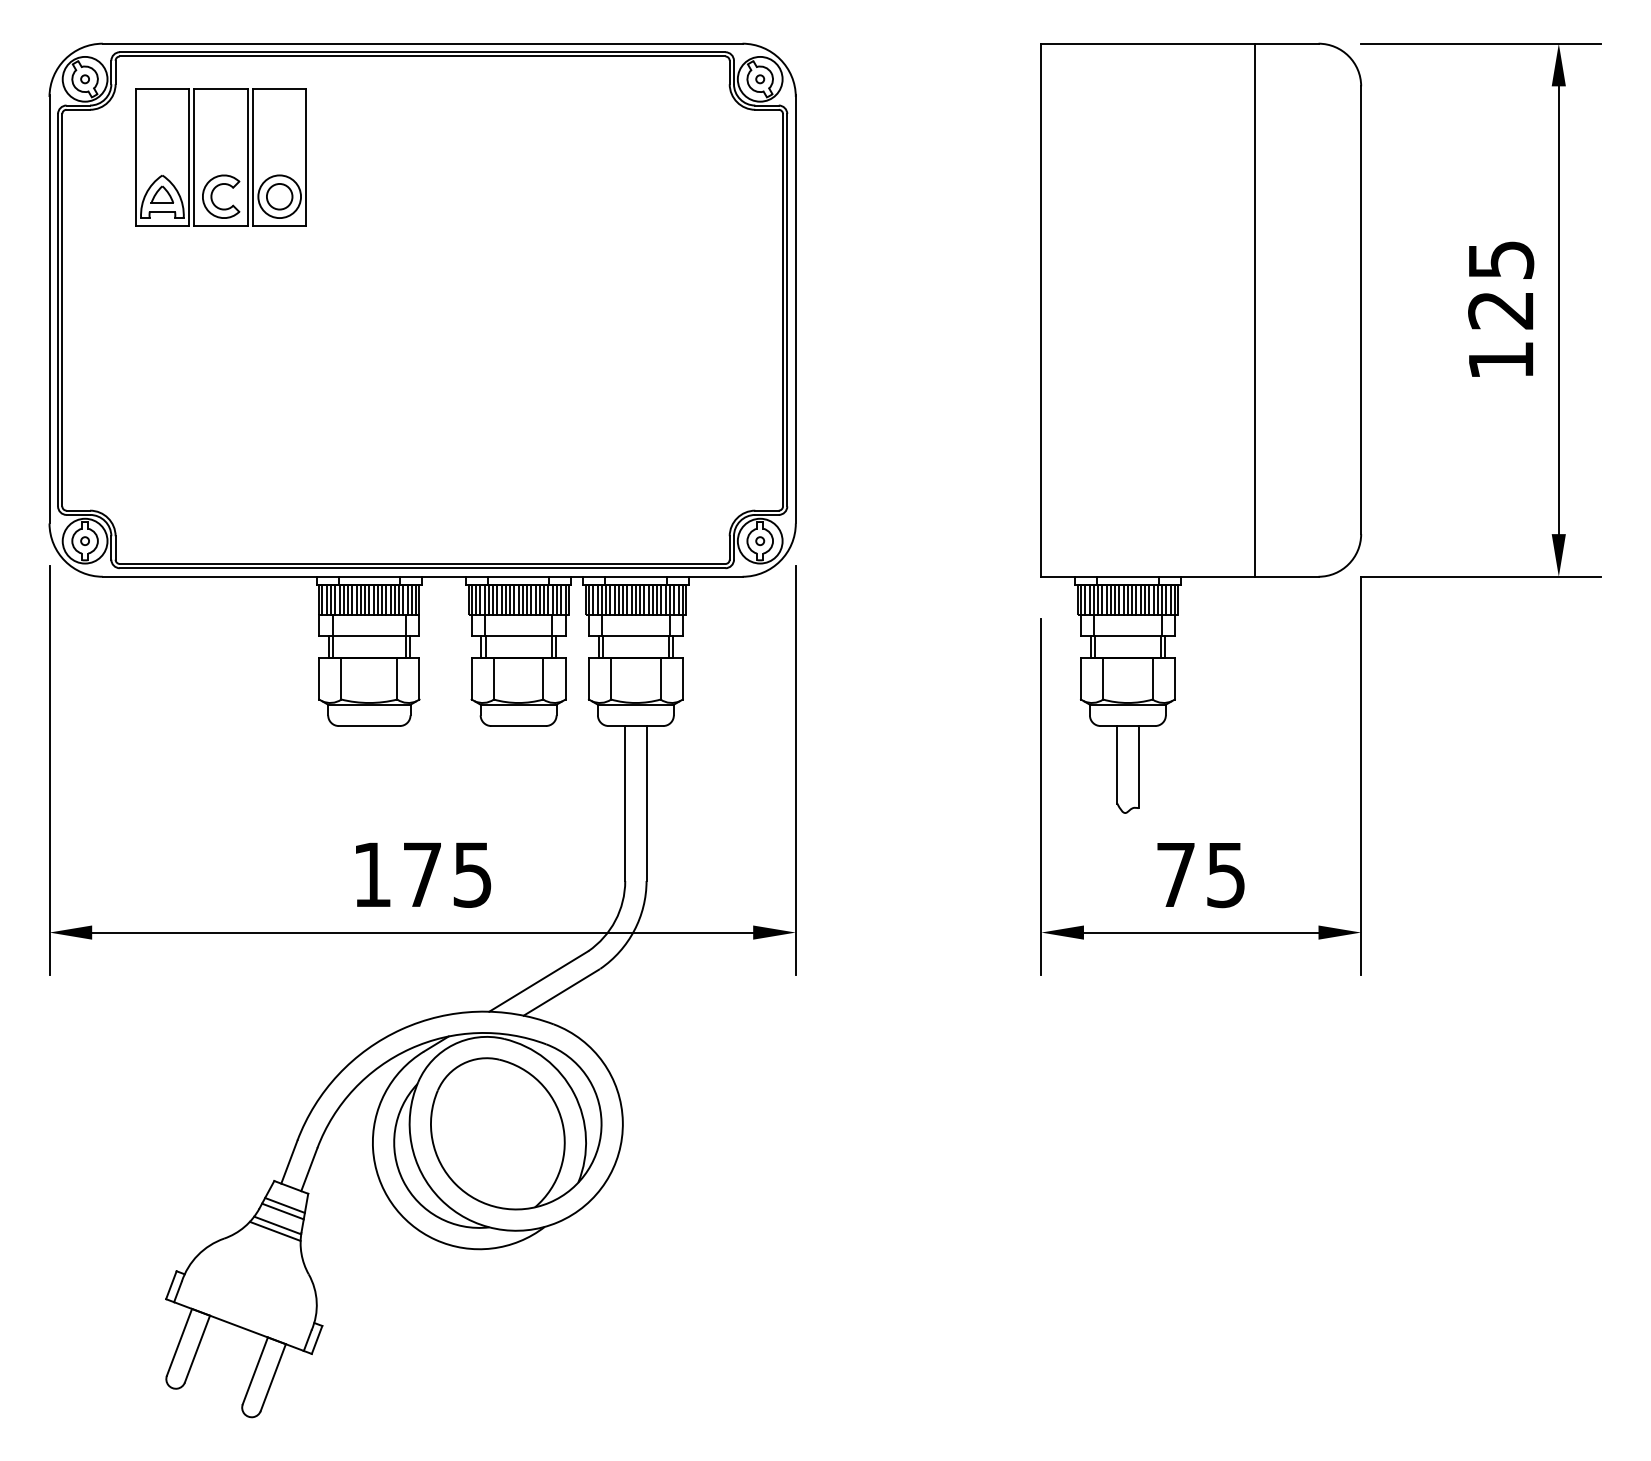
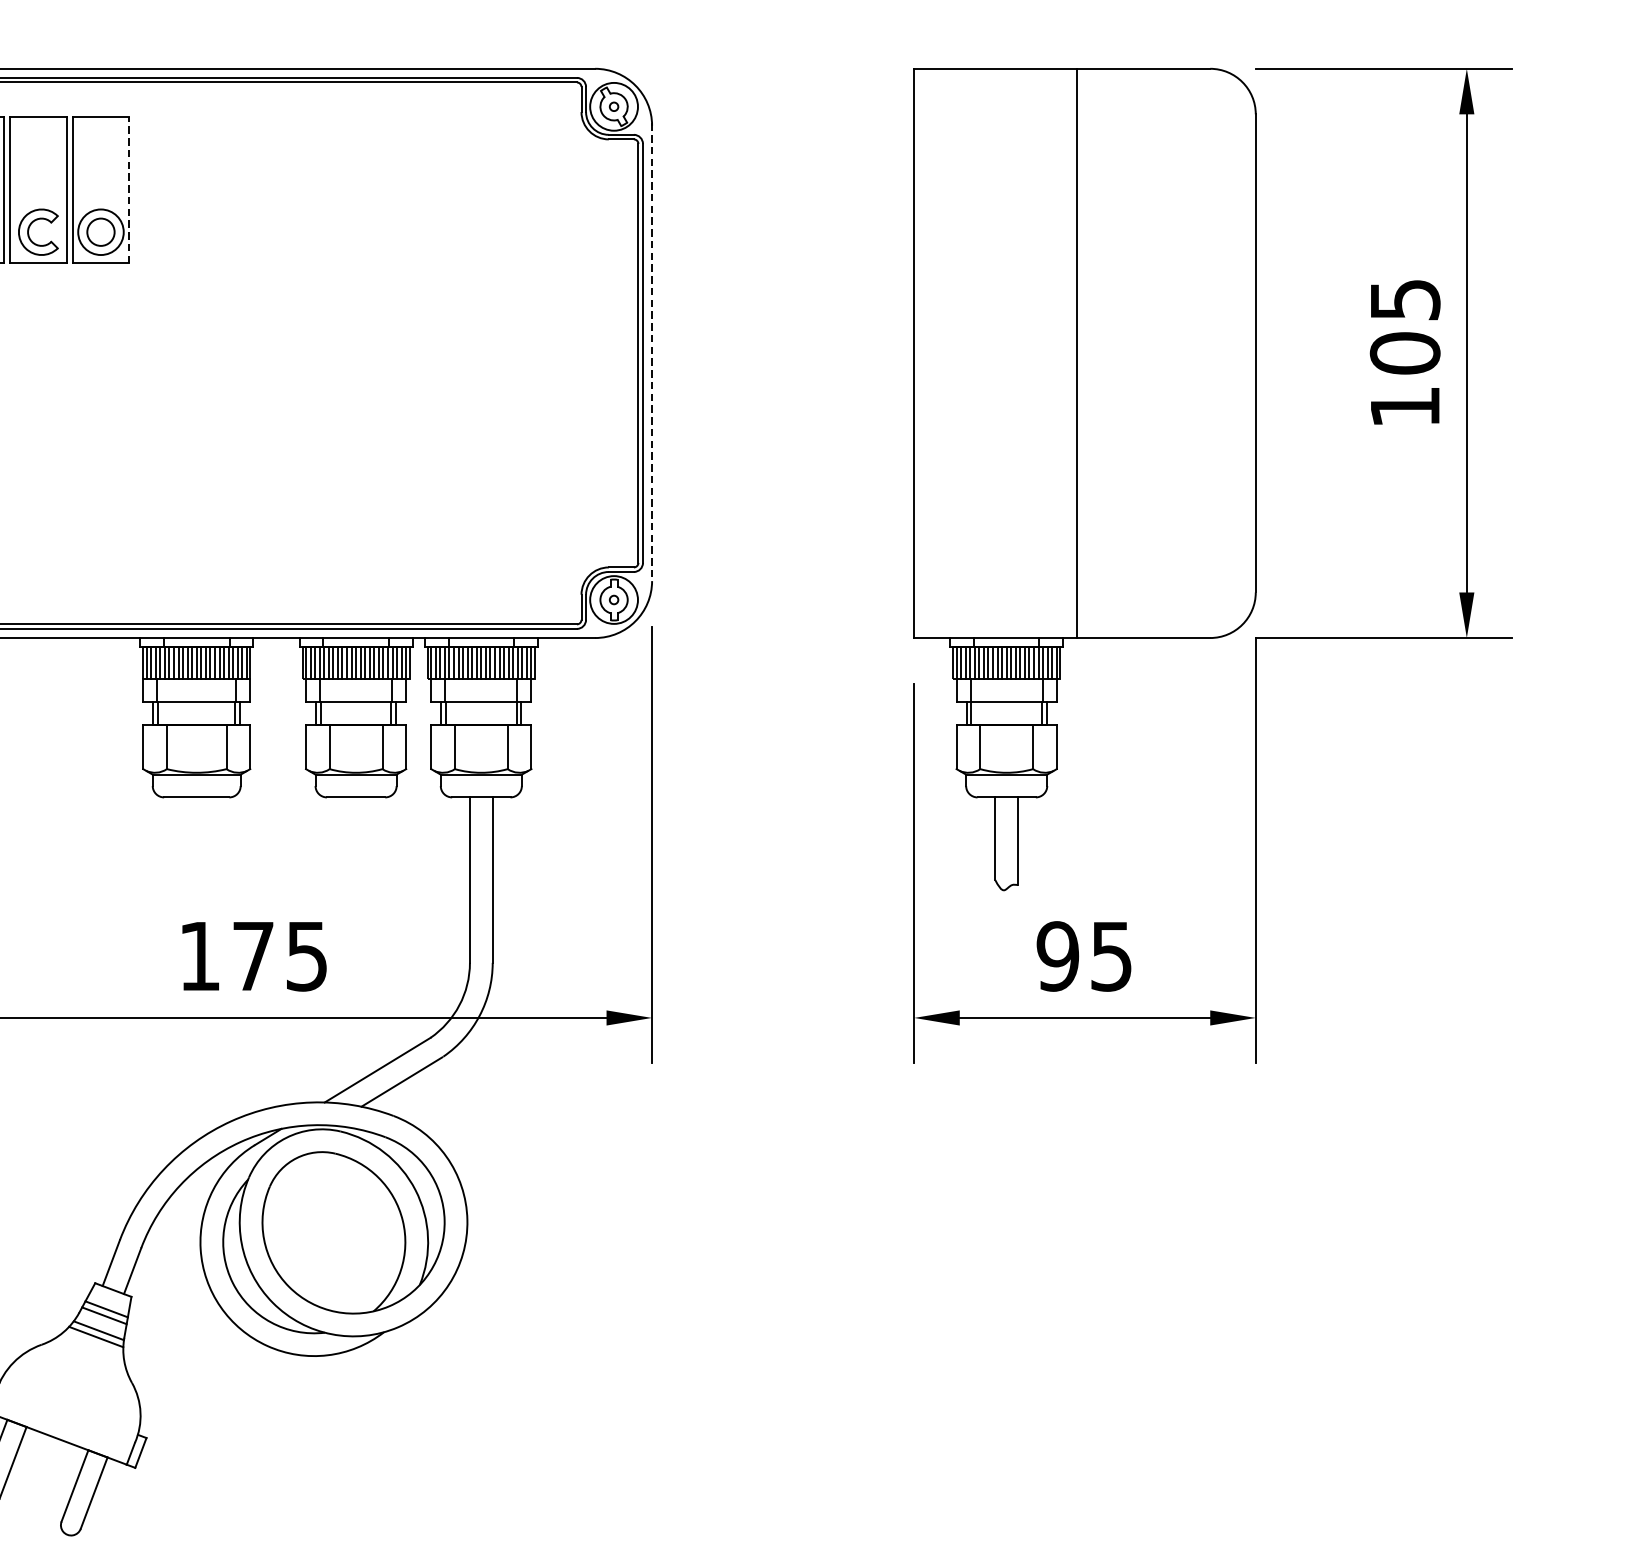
line: (306, 156) -> (129, 189), solid -> dashed
line: (795, 309) -> (651, 352), solid -> dashed
line: (1254, 309) -> (1076, 352), moved
text: (1501, 310) -> (1405, 353), 125 -> 105
text: (1175, 874) -> (1057, 955), 75 -> 95

